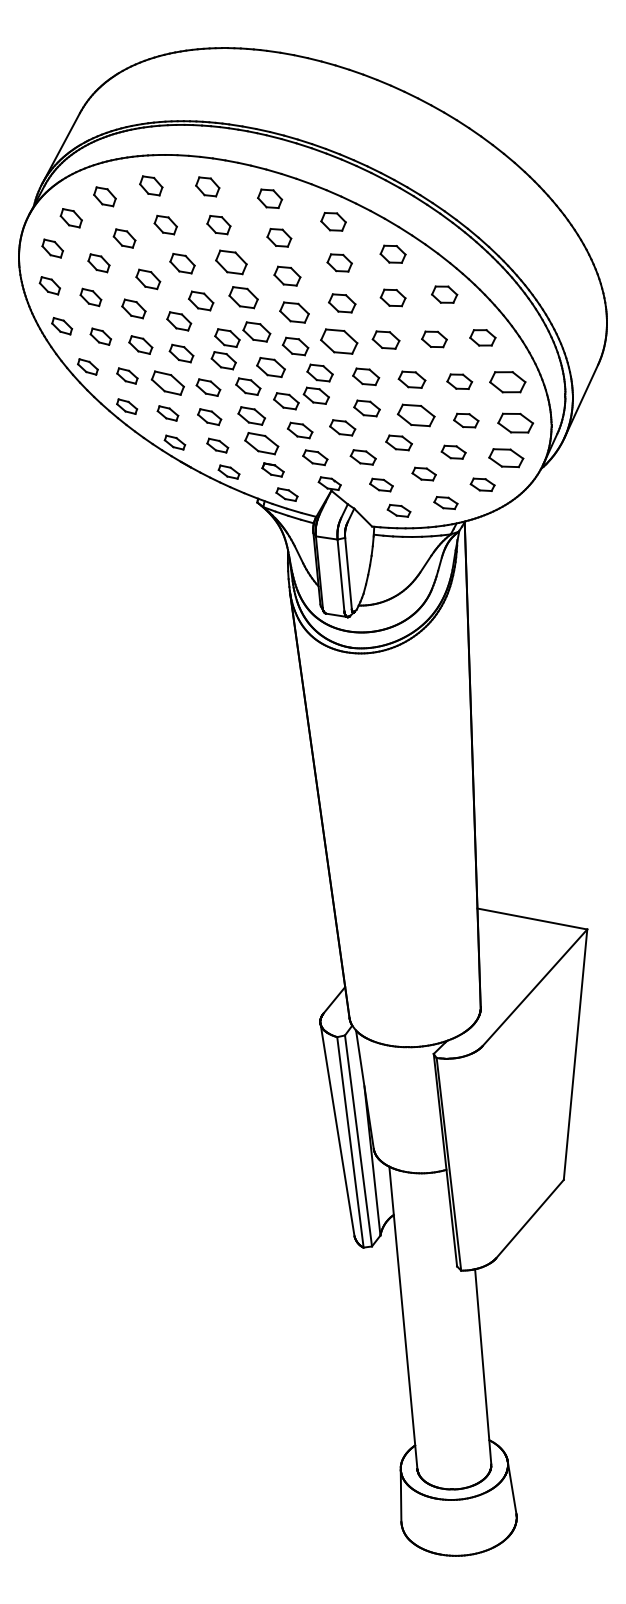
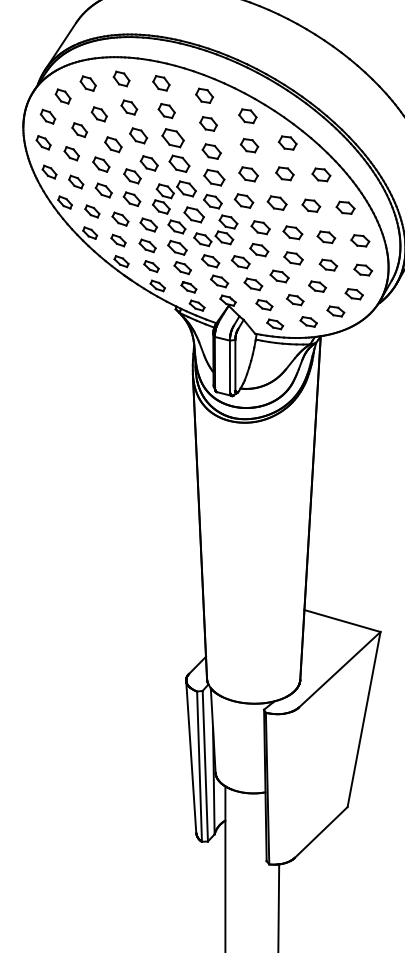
part: (339, 341) -> (244, 201), size x0.71
part: (167, 382) -> (120, 218), size x0.71
part: (507, 382) -> (360, 240), size x0.71
part: (416, 415) -> (293, 258), size x0.71
part: (515, 422) -> (363, 269), size x0.71
part: (261, 443) -> (182, 267), size x0.71
part: (506, 457) -> (354, 293), size x0.71

